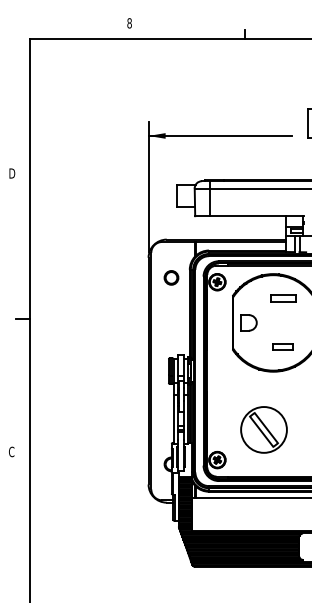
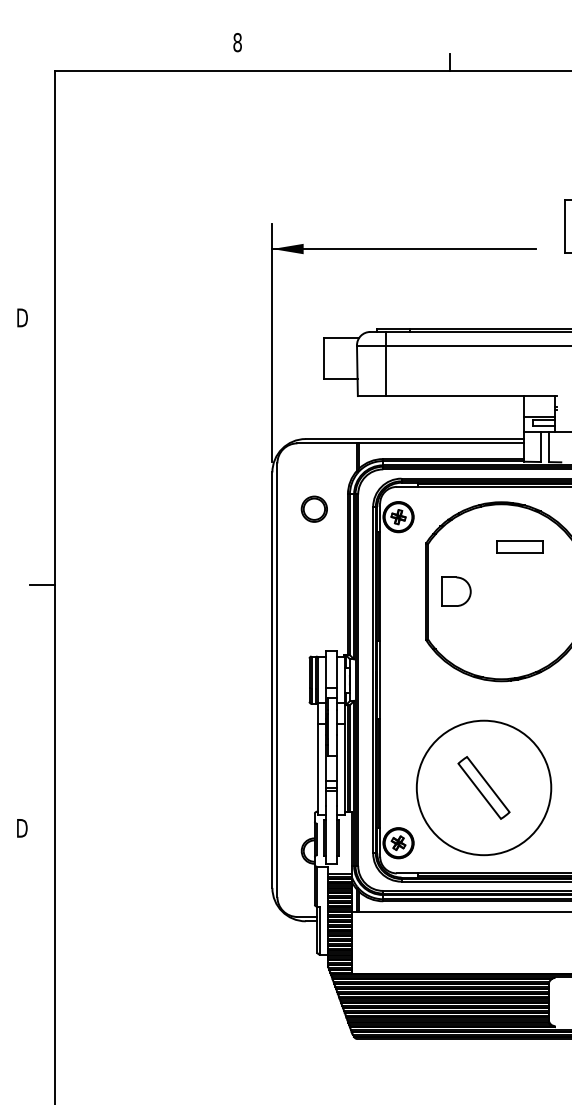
part: (282, 346) -> (517, 634), removed
circle: (263, 429) -> (483, 787), size x1.6
text: (11, 451) -> (21, 827), C -> D

